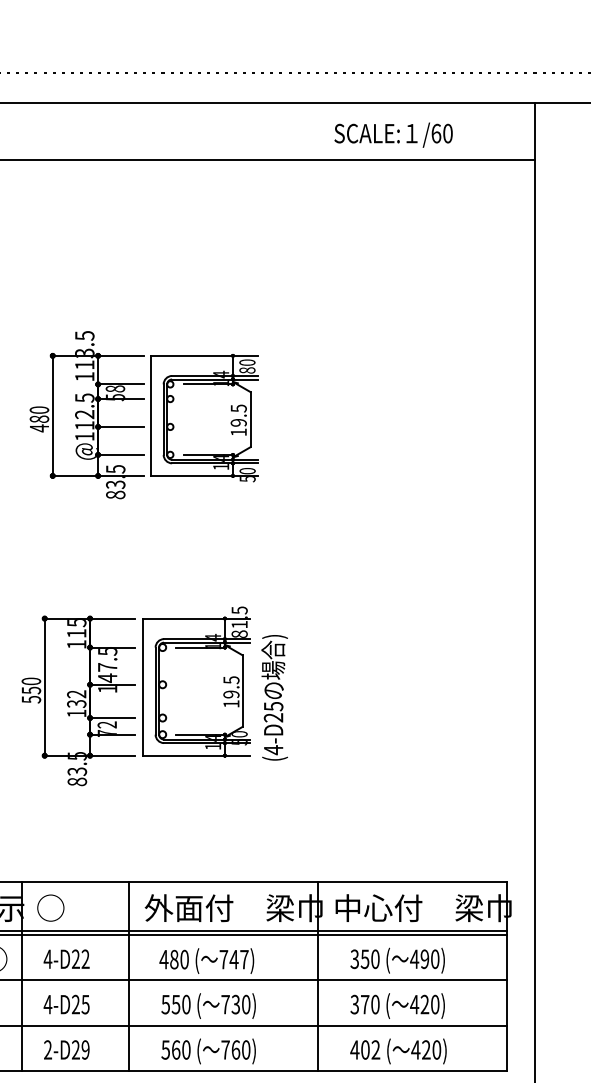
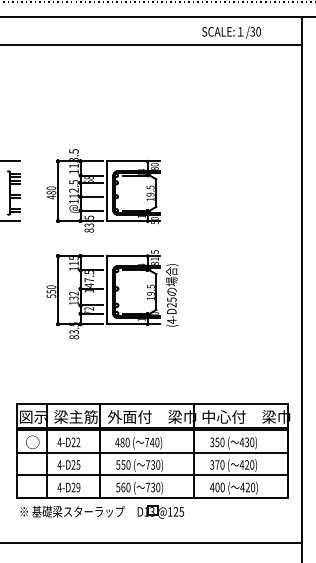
text: (435, 132) -> (252, 31), /60 -> /30
part: (144, 414) -> (103, 190), moved
part: (154, 695) -> (112, 294), moved
text: (79, 907) -> (75, 416), ○ -> 梁主筋
text: (244, 959) -> (157, 442), 747) -> 740)
text: (425, 959) -> (247, 442), 490) -> 430)
text: (47, 1049) -> (59, 487), 2-D29 -> 4-D29
text: (236, 1049) -> (153, 487), 760) -> 730)
text: (375, 1049) -> (222, 487), 402 -> 400

